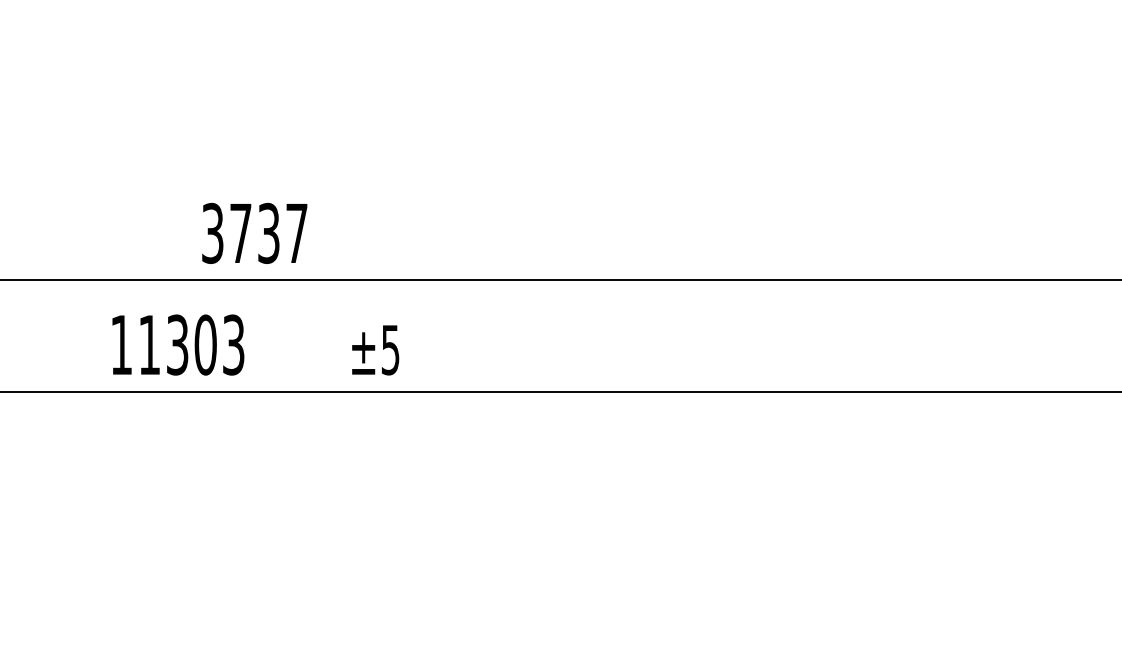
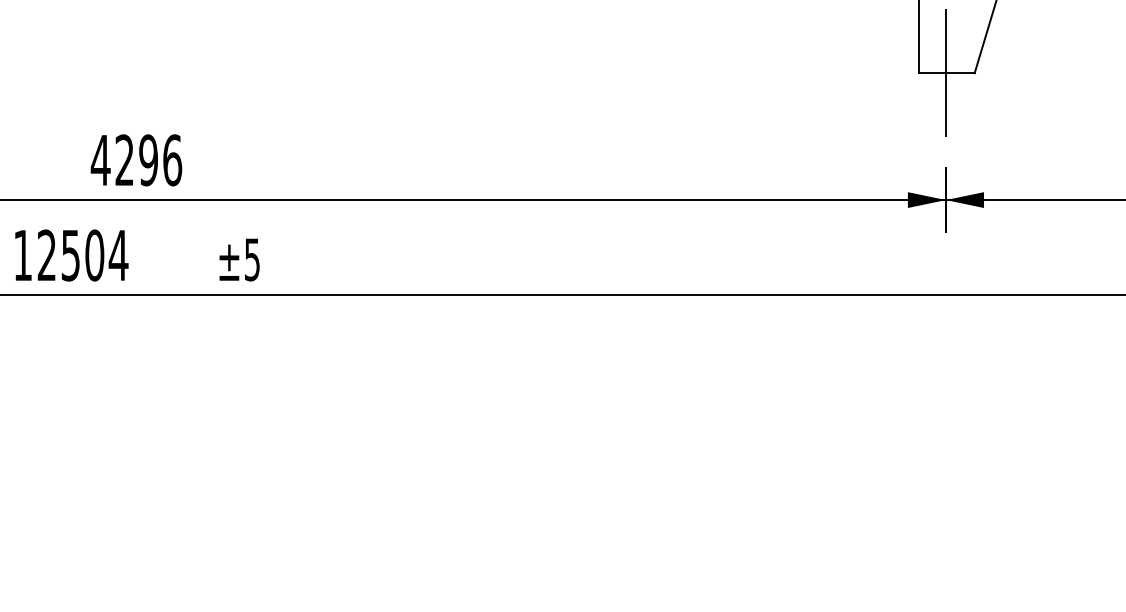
text: (254, 233) -> (136, 160), 3737 -> 4296
text: (191, 345) -> (82, 255), 11303 -> 12504

